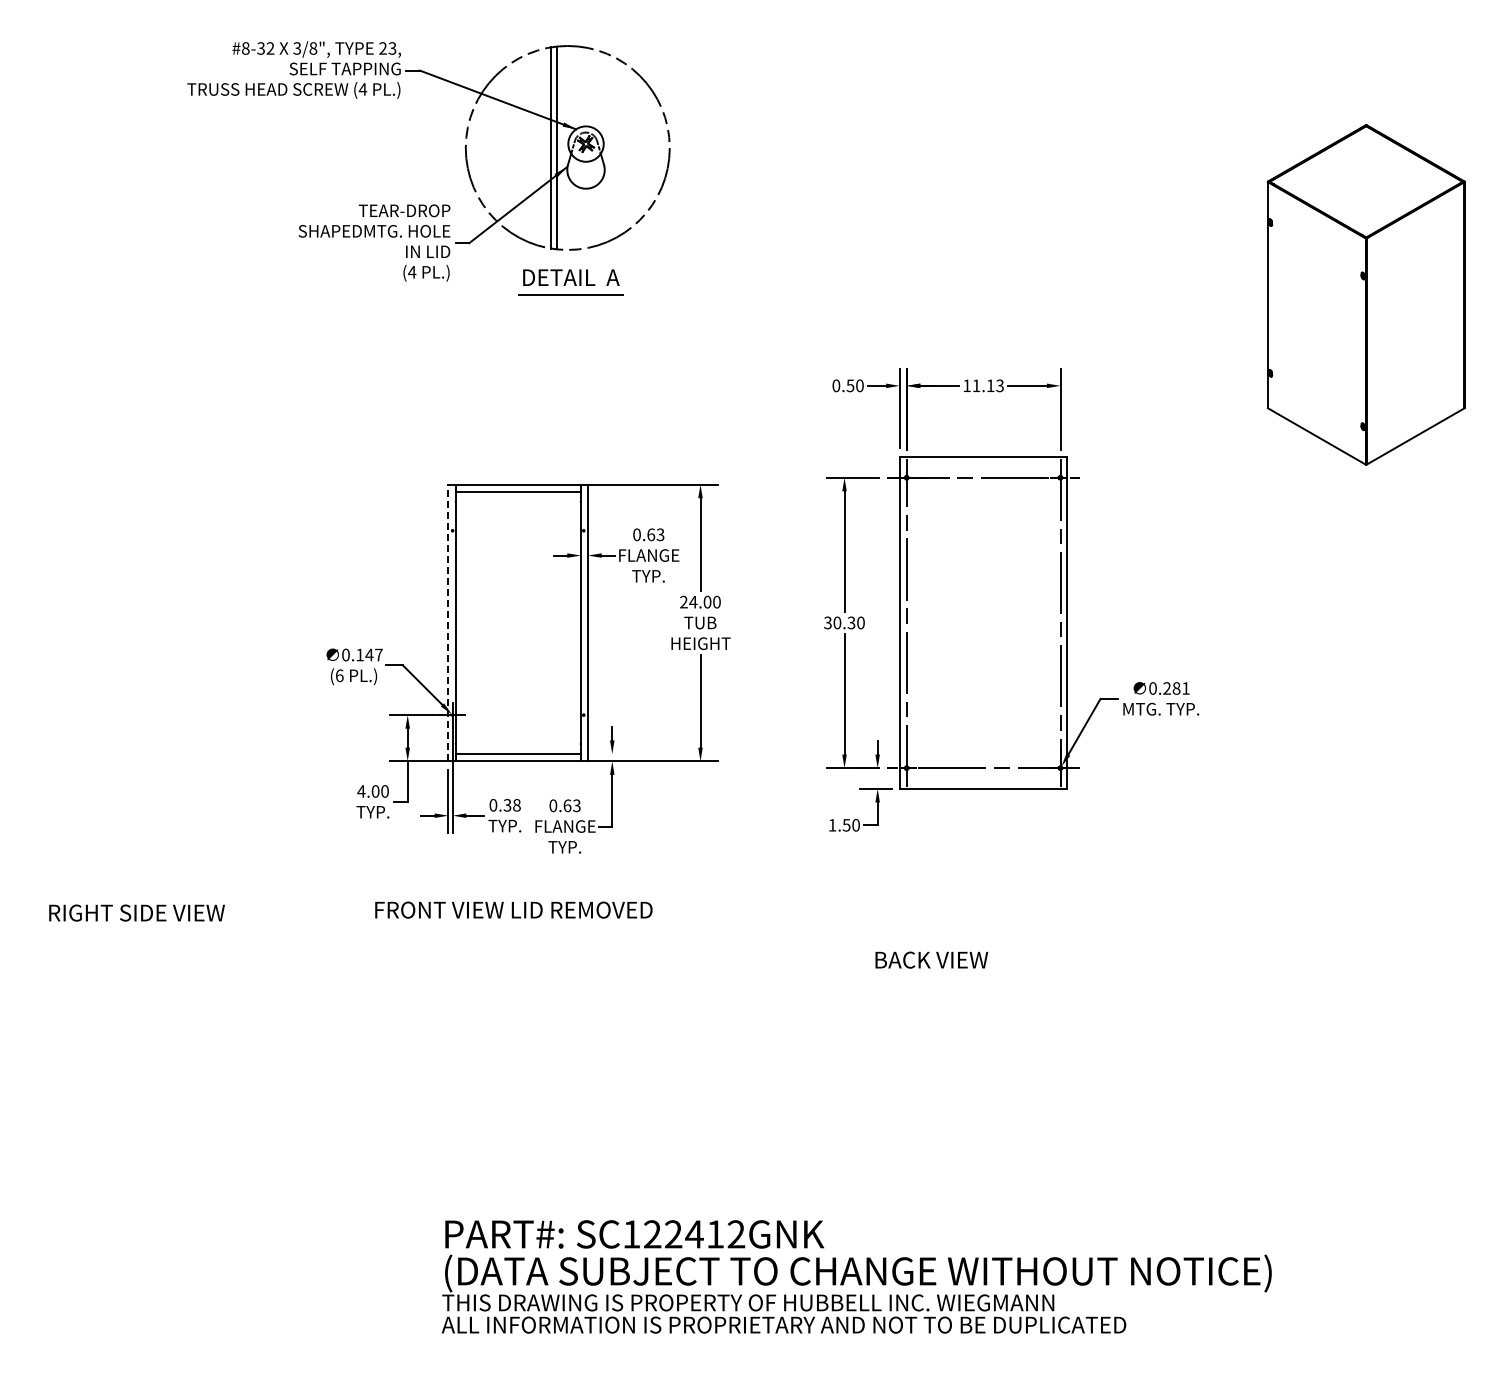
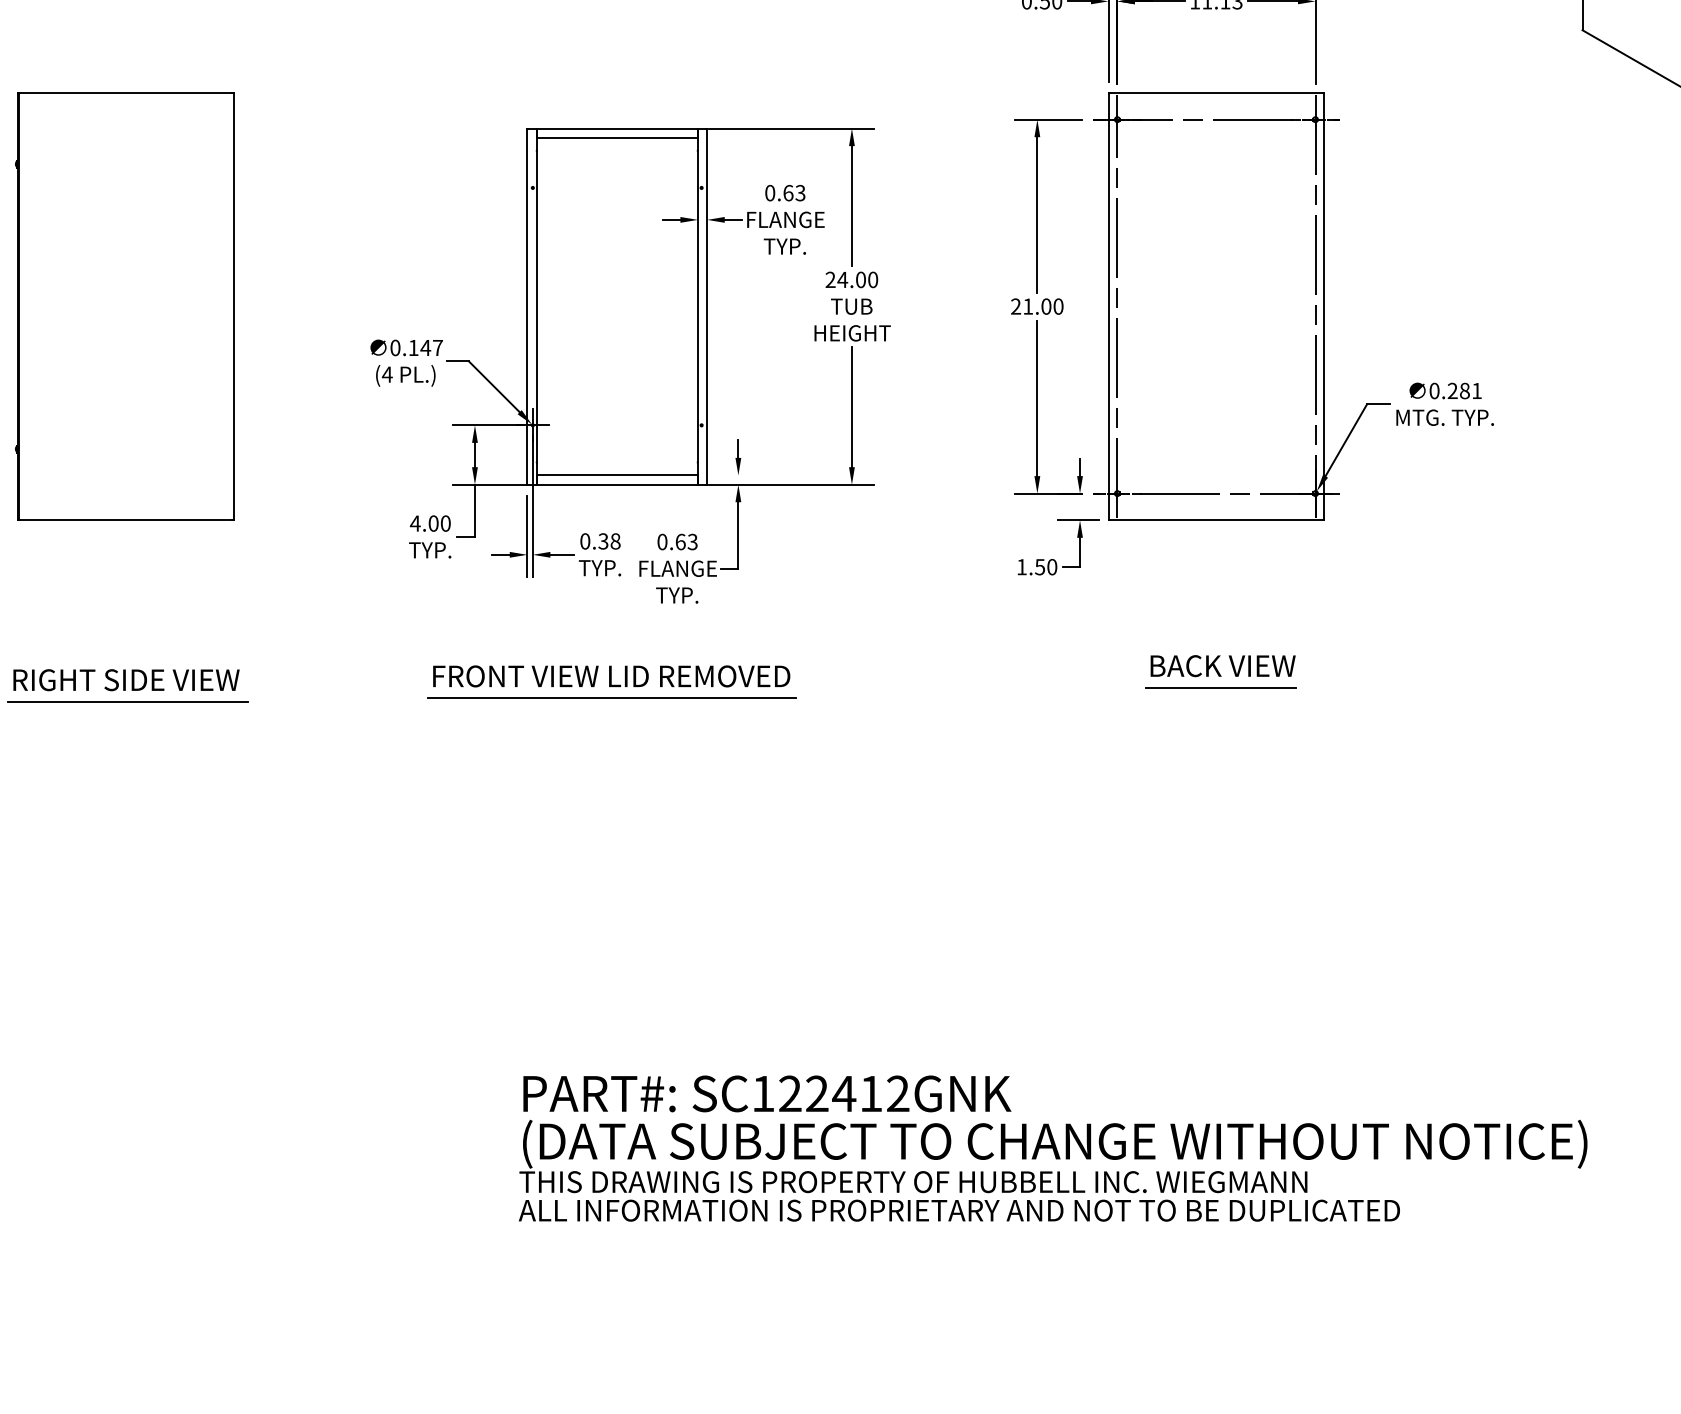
part: (135, 622) -> (124, 306), added
line: (448, 622) -> (527, 306), dashed -> solid
text: (839, 622) -> (1030, 306), 30.30 -> 21.00
text: (339, 675) -> (387, 374), (6 -> (4
line: (986, 919) -> (1220, 688), added
line: (513, 927) -> (611, 698), added
line: (138, 930) -> (128, 702), added
text: (931, 959) -> (1222, 665), moved

